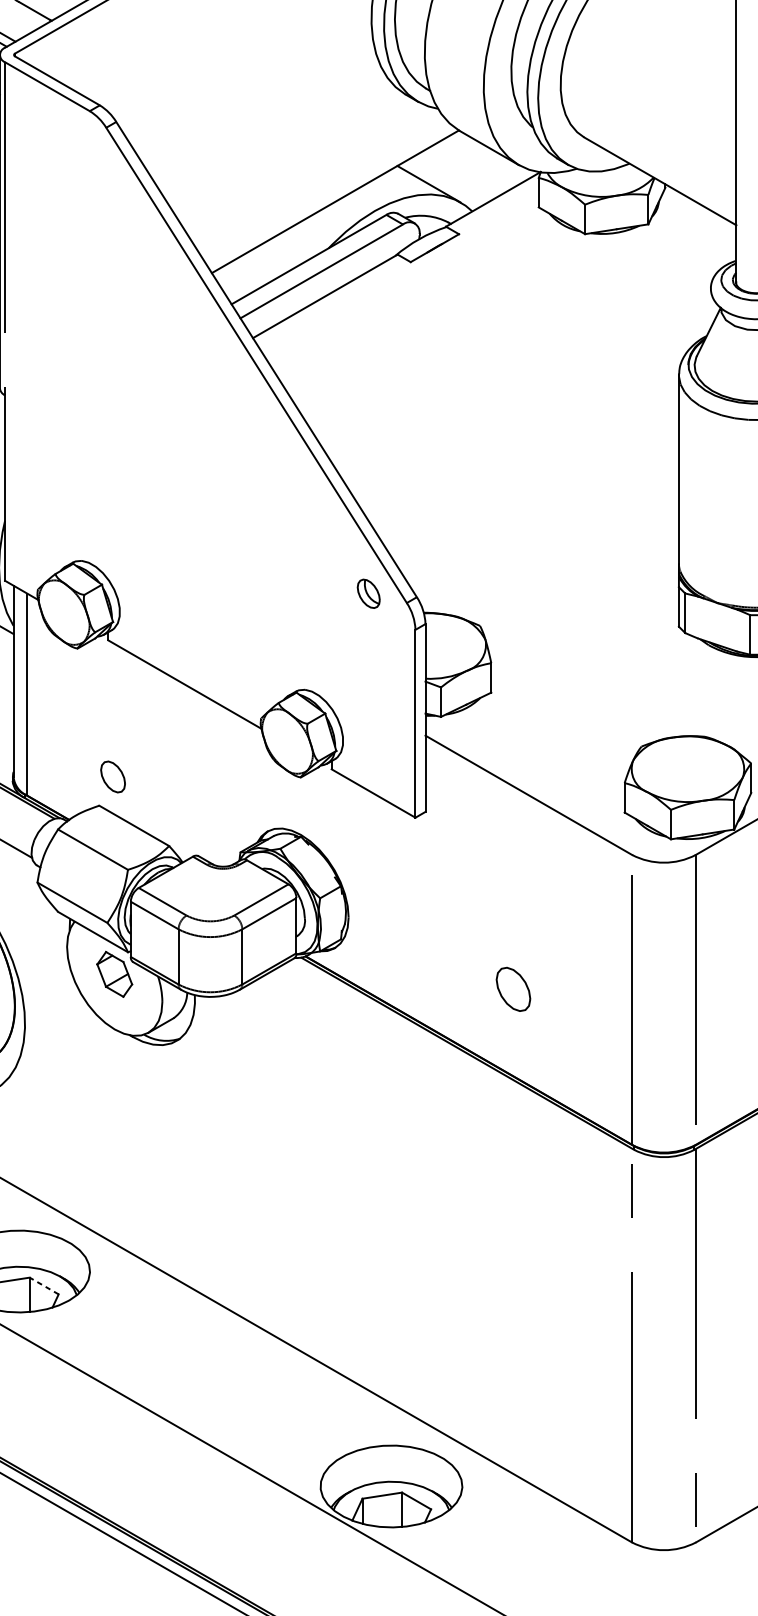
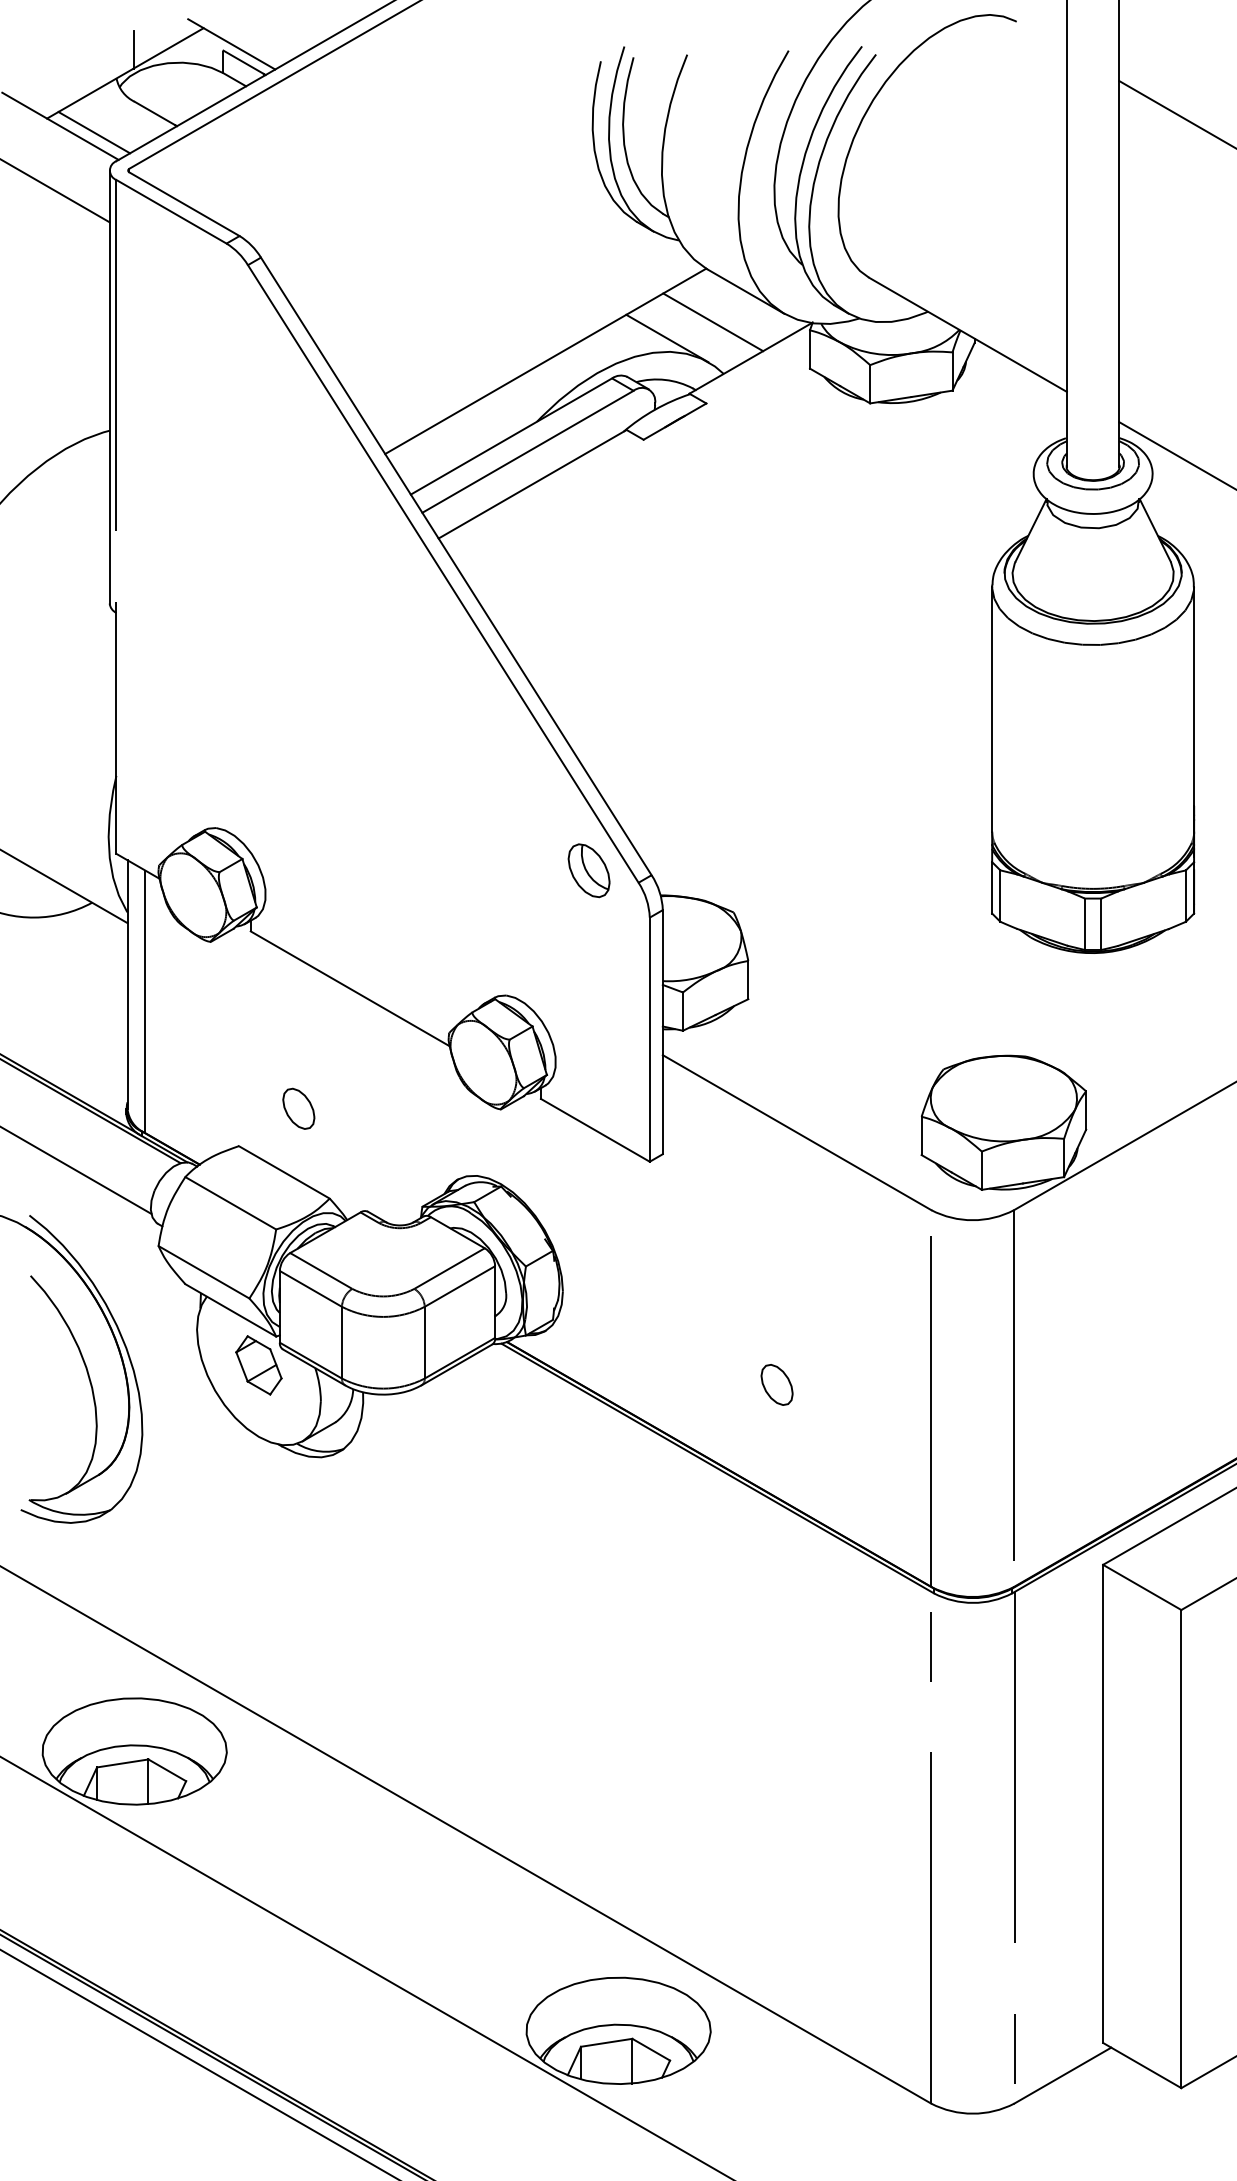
line: (464, 171) -> (713, 322), added
part: (368, 593) -> (588, 870), size x1.43
part: (112, 776) -> (298, 1108), moved
part: (512, 989) -> (776, 1384), size x0.71
line: (44, 1286) -> (167, 1770), dashed -> solid

